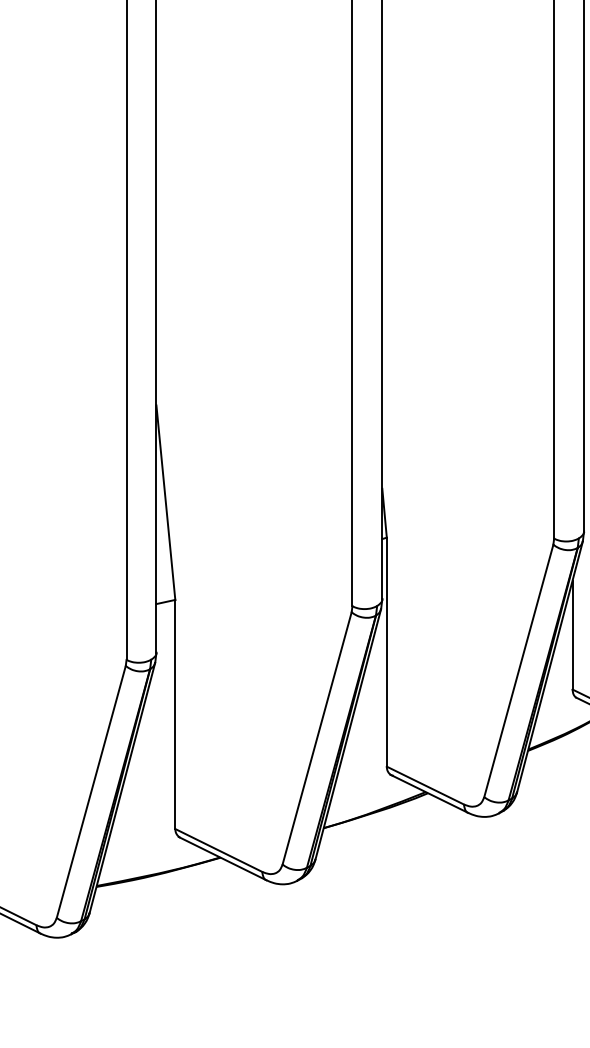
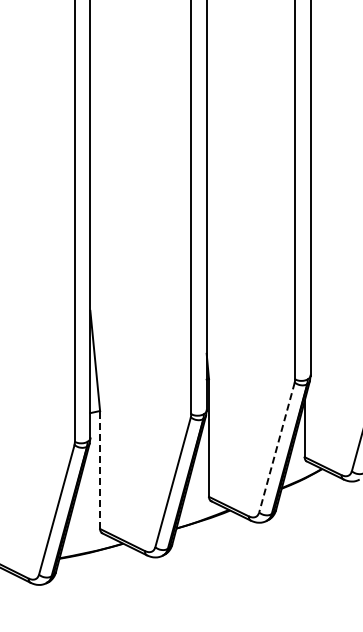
line: (517, 672) -> (276, 448), solid -> dashed
line: (176, 713) -> (100, 469), solid -> dashed

